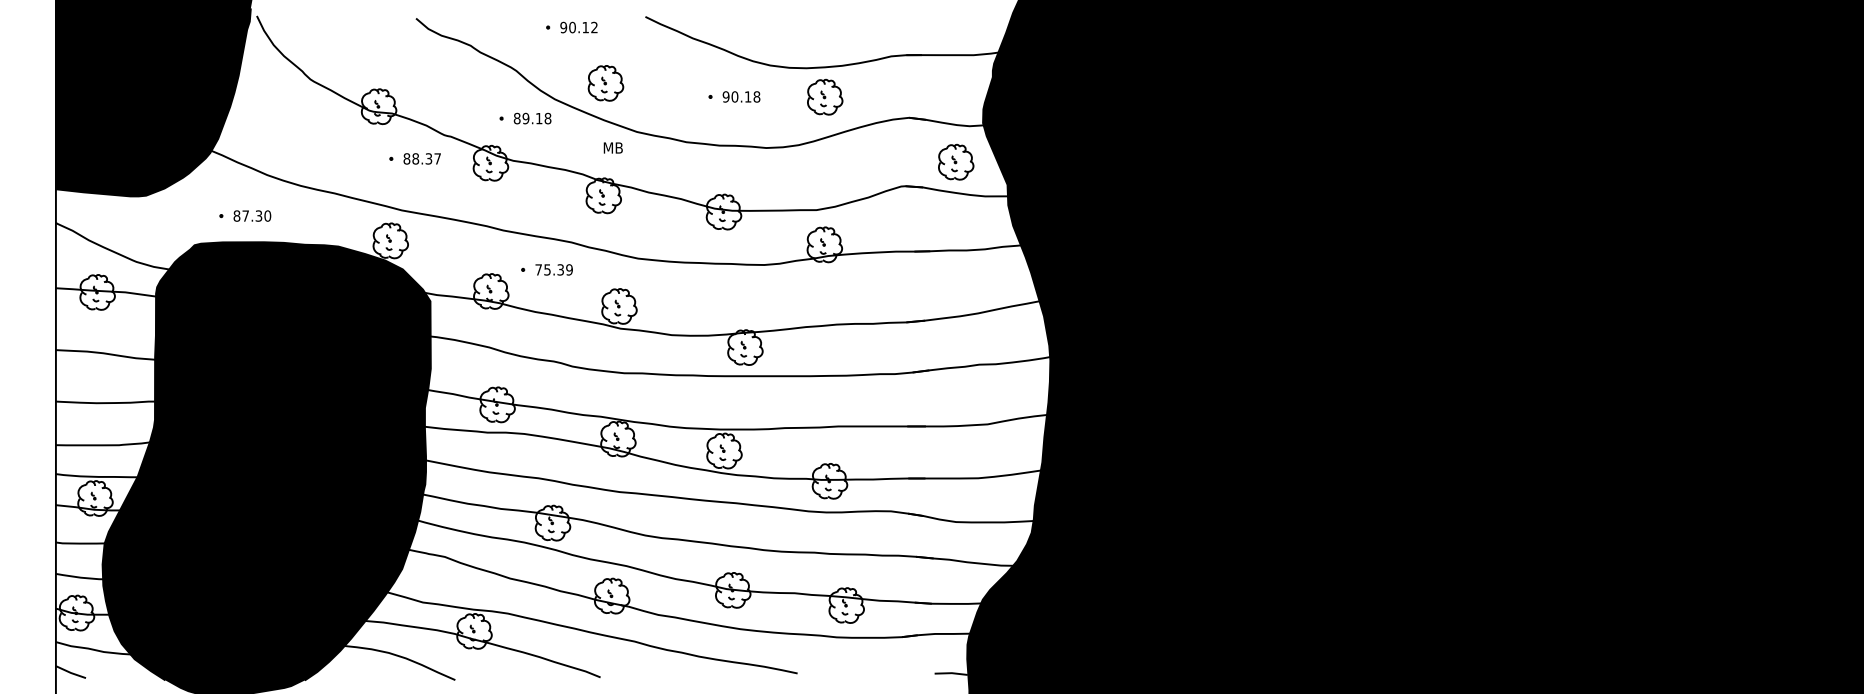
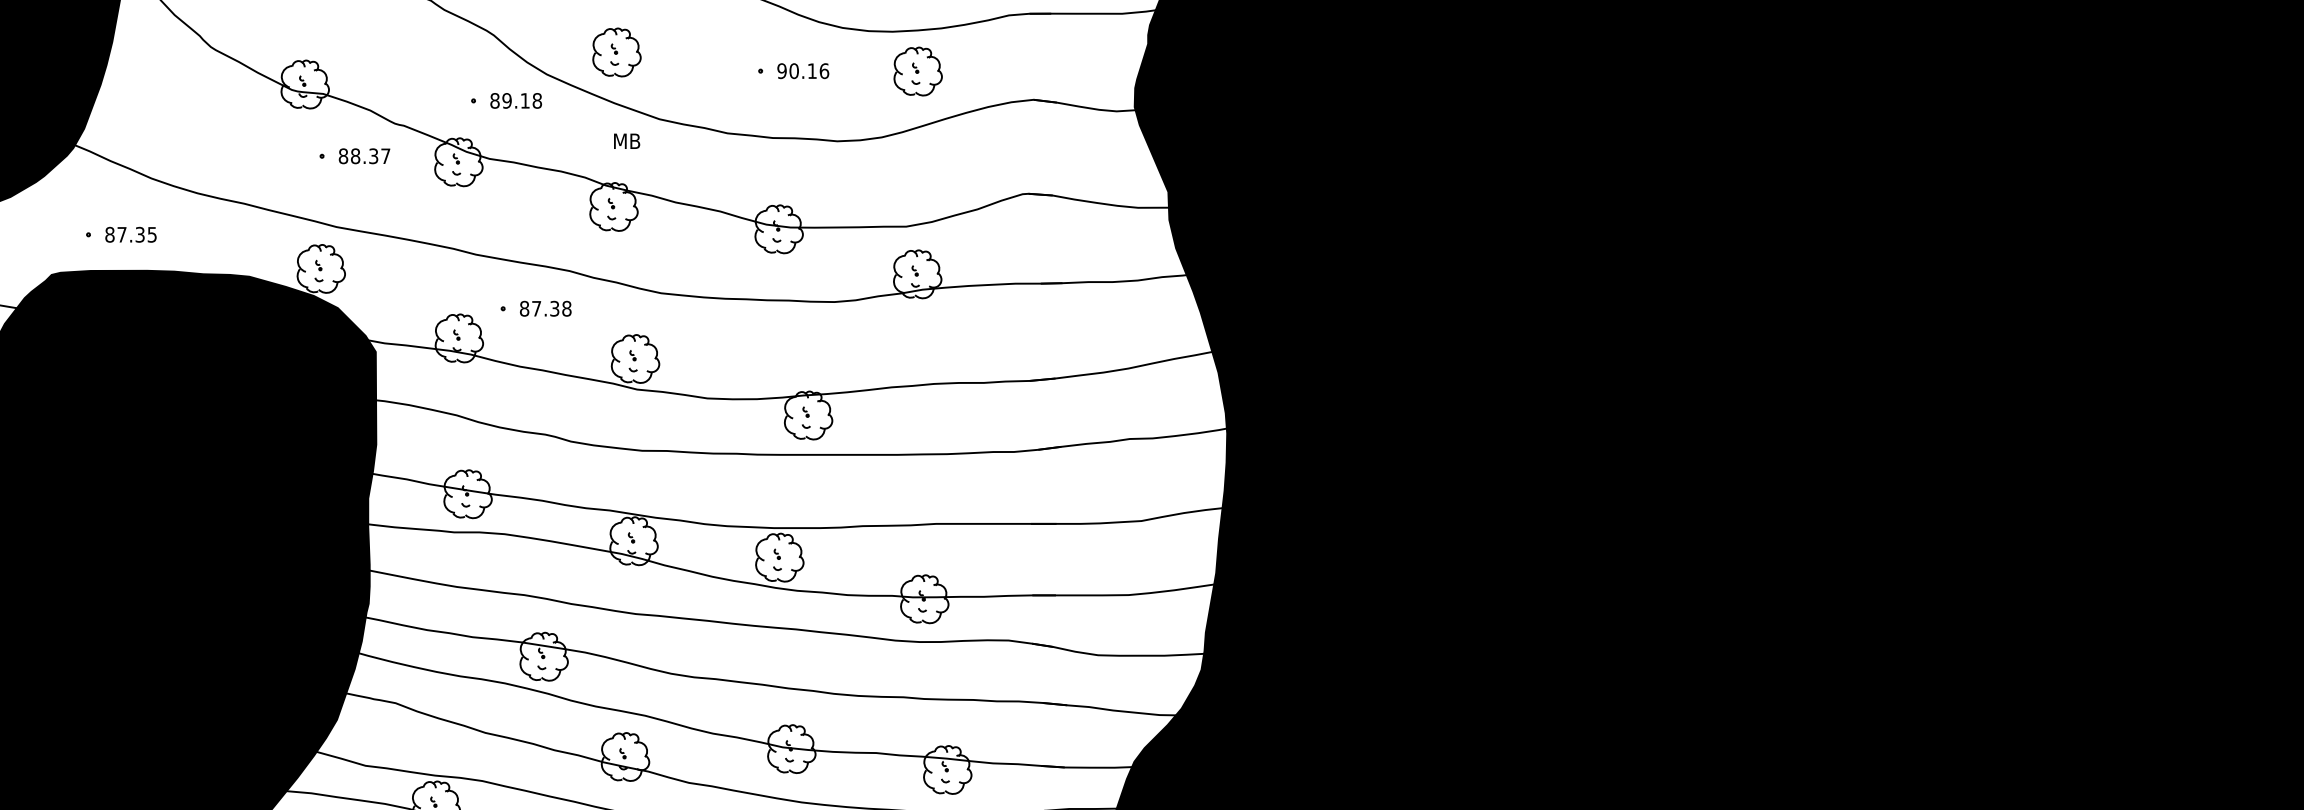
text: (756, 96) -> (823, 70), 90.18 -> 90.16
part: (956, 161) -> (1098, 159), removed
text: (267, 215) -> (151, 234), 87.30 -> 87.35
text: (553, 269) -> (544, 308), 75.39 -> 87.38

